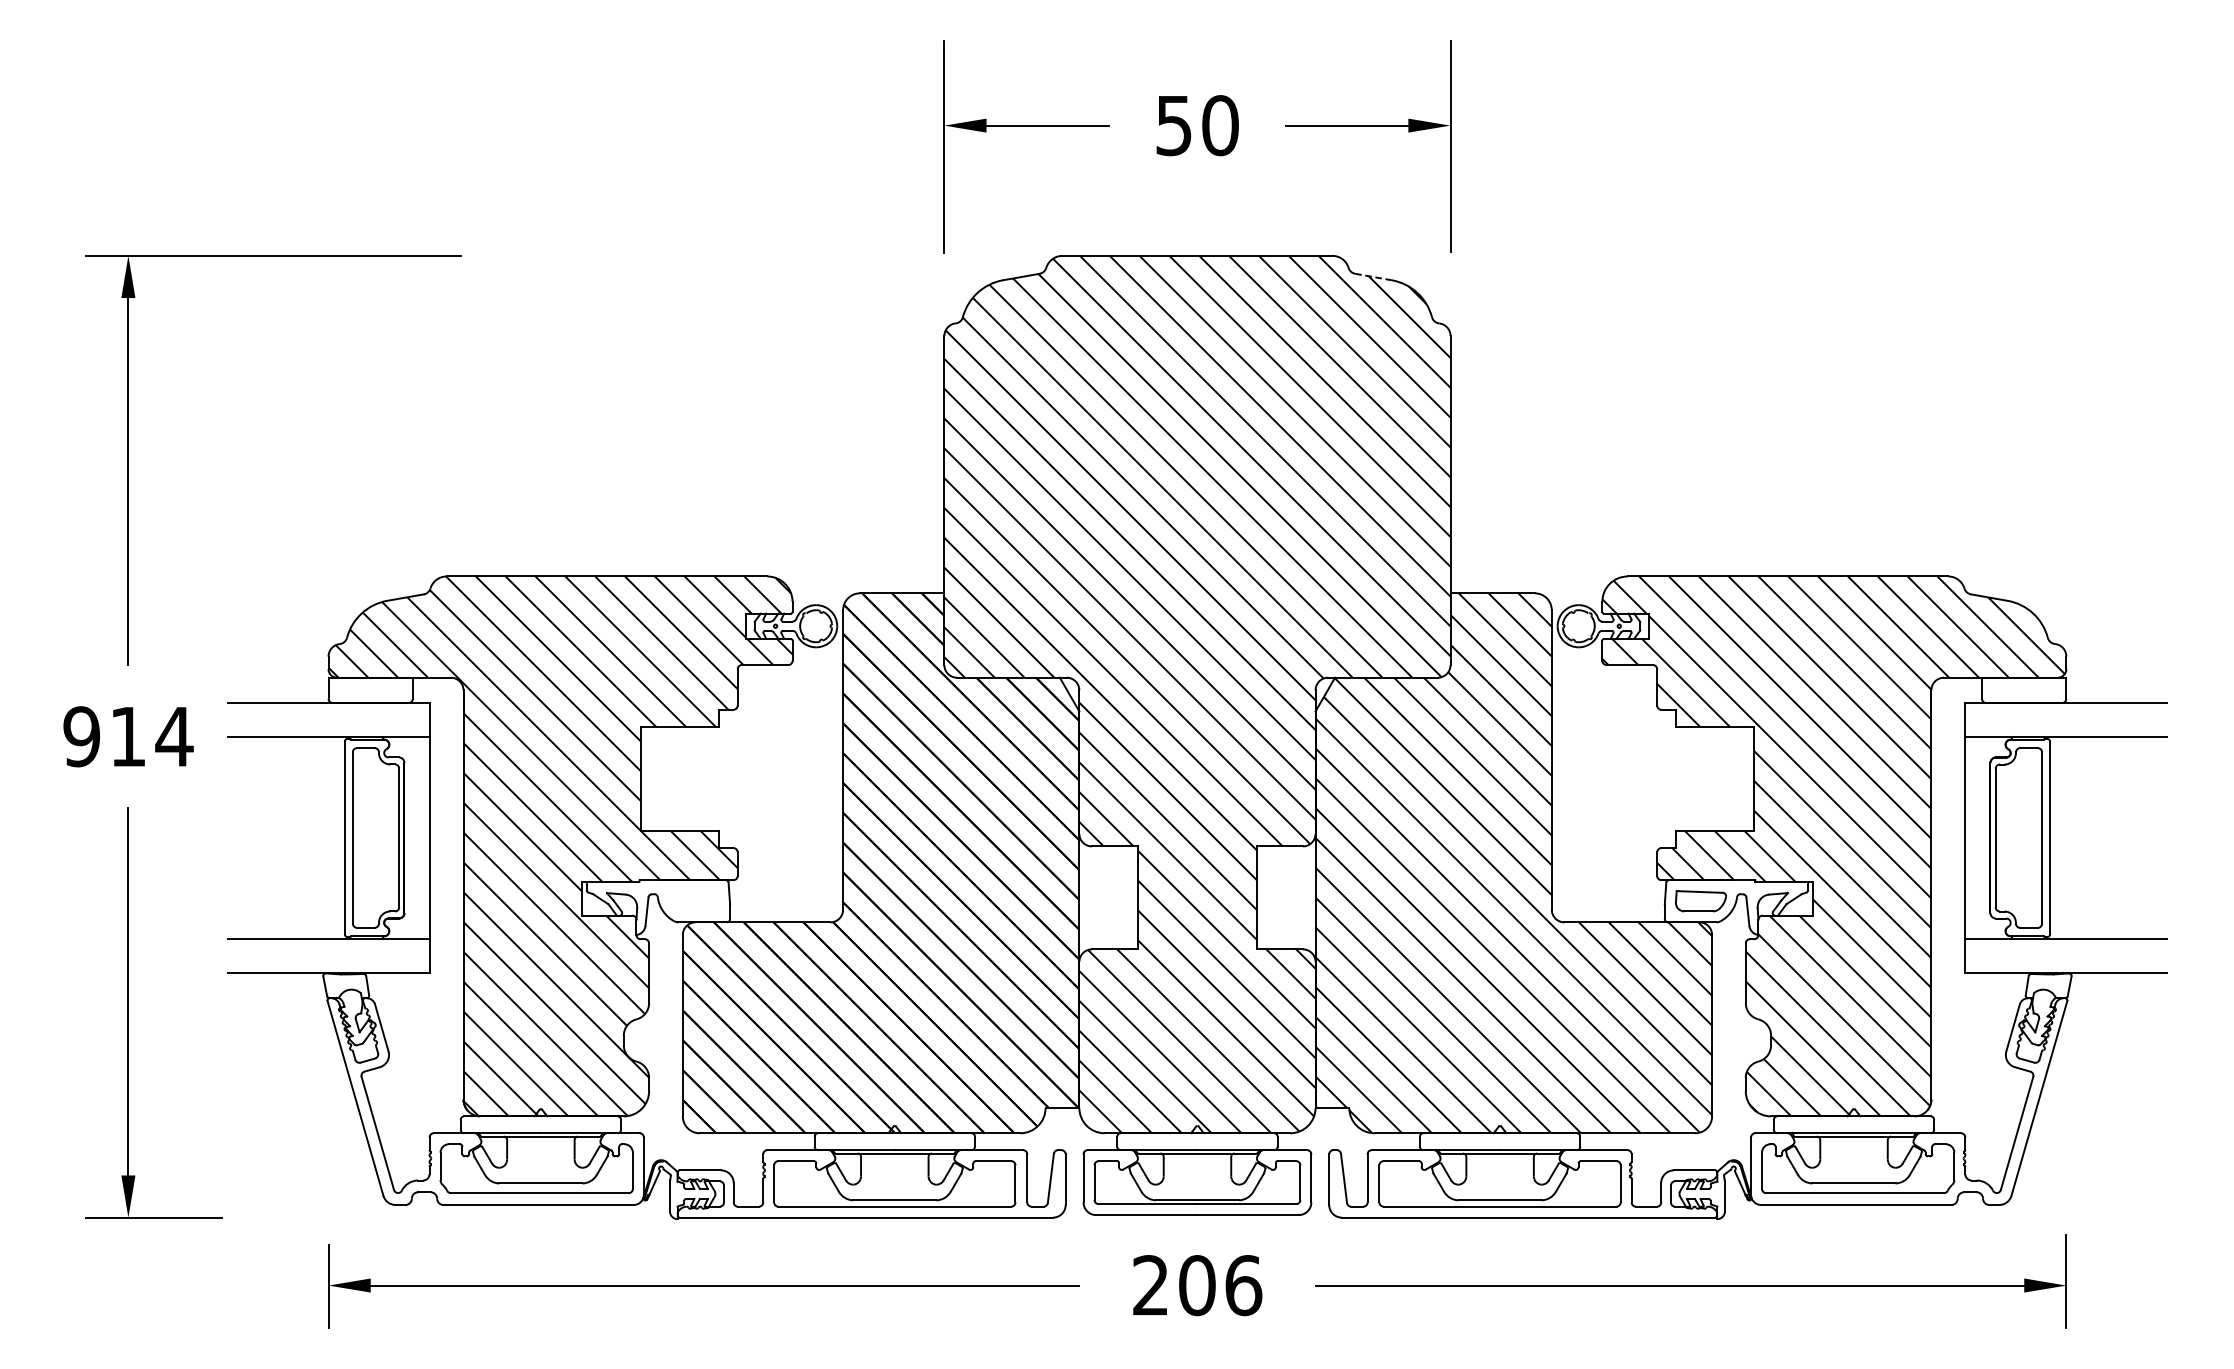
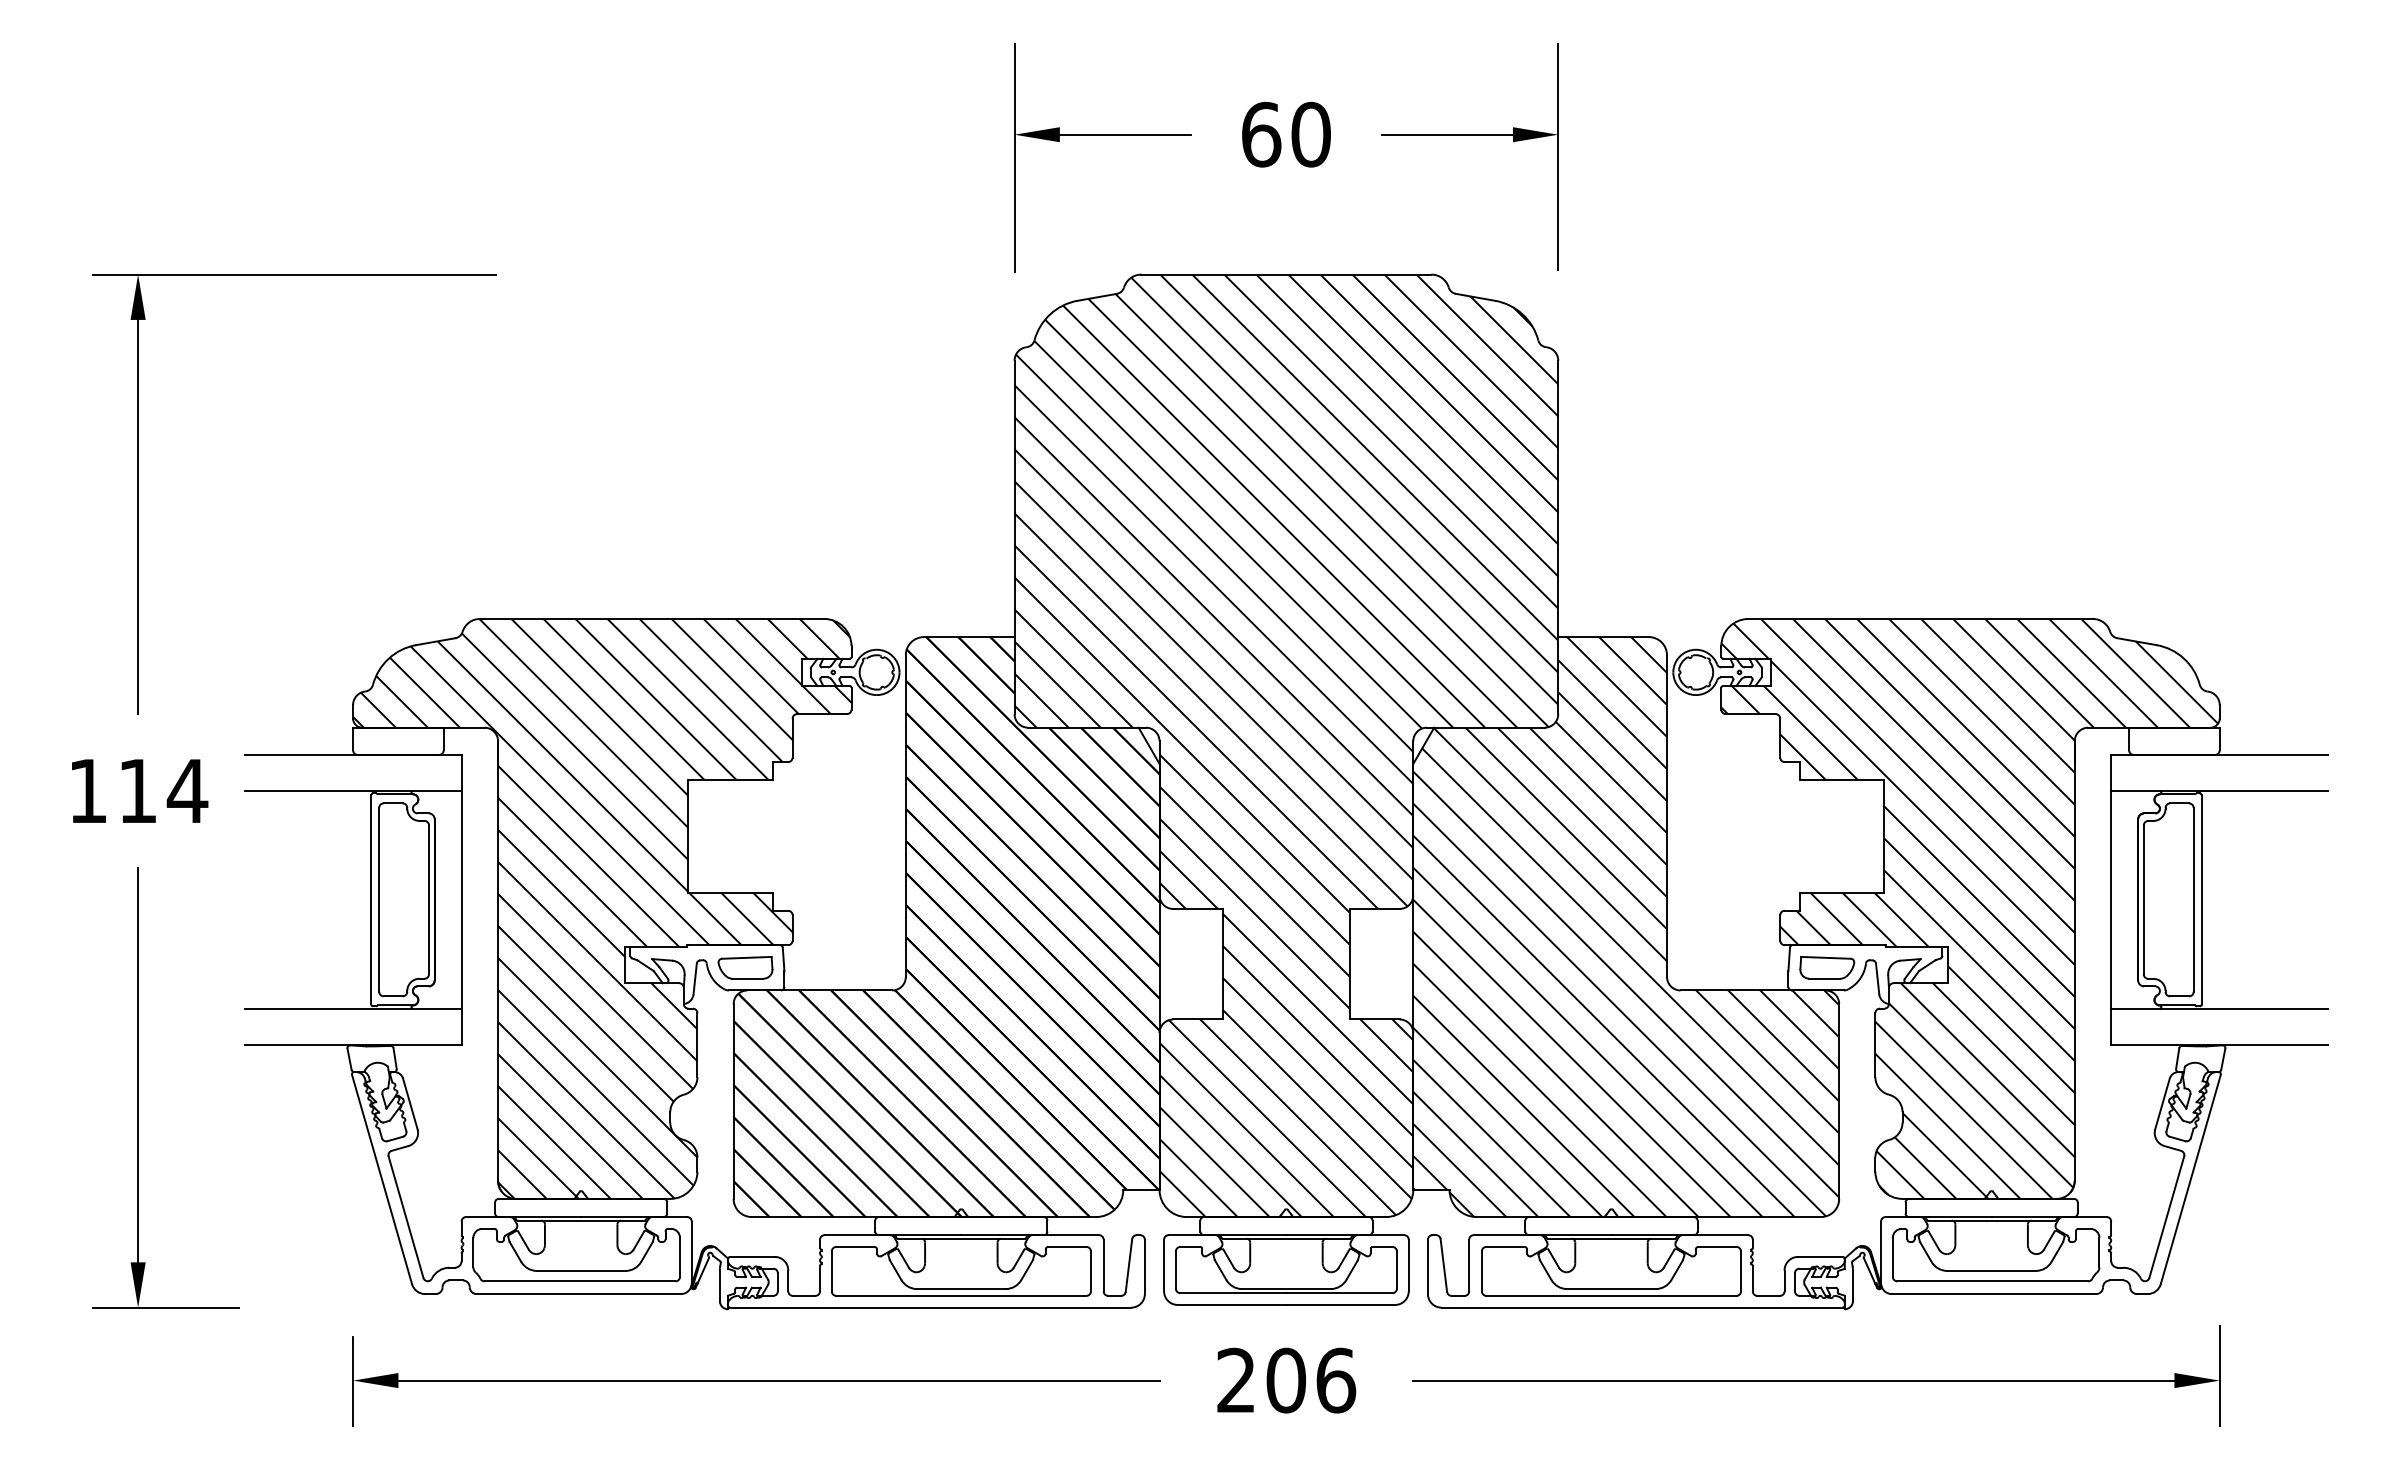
text: (1174, 125) -> (1261, 134), 50 -> 60
line: (1373, 277) -> (1475, 297), dashed -> solid
text: (81, 736) -> (87, 790), 914 -> 114
part: (693, 900) -> (745, 967), added

